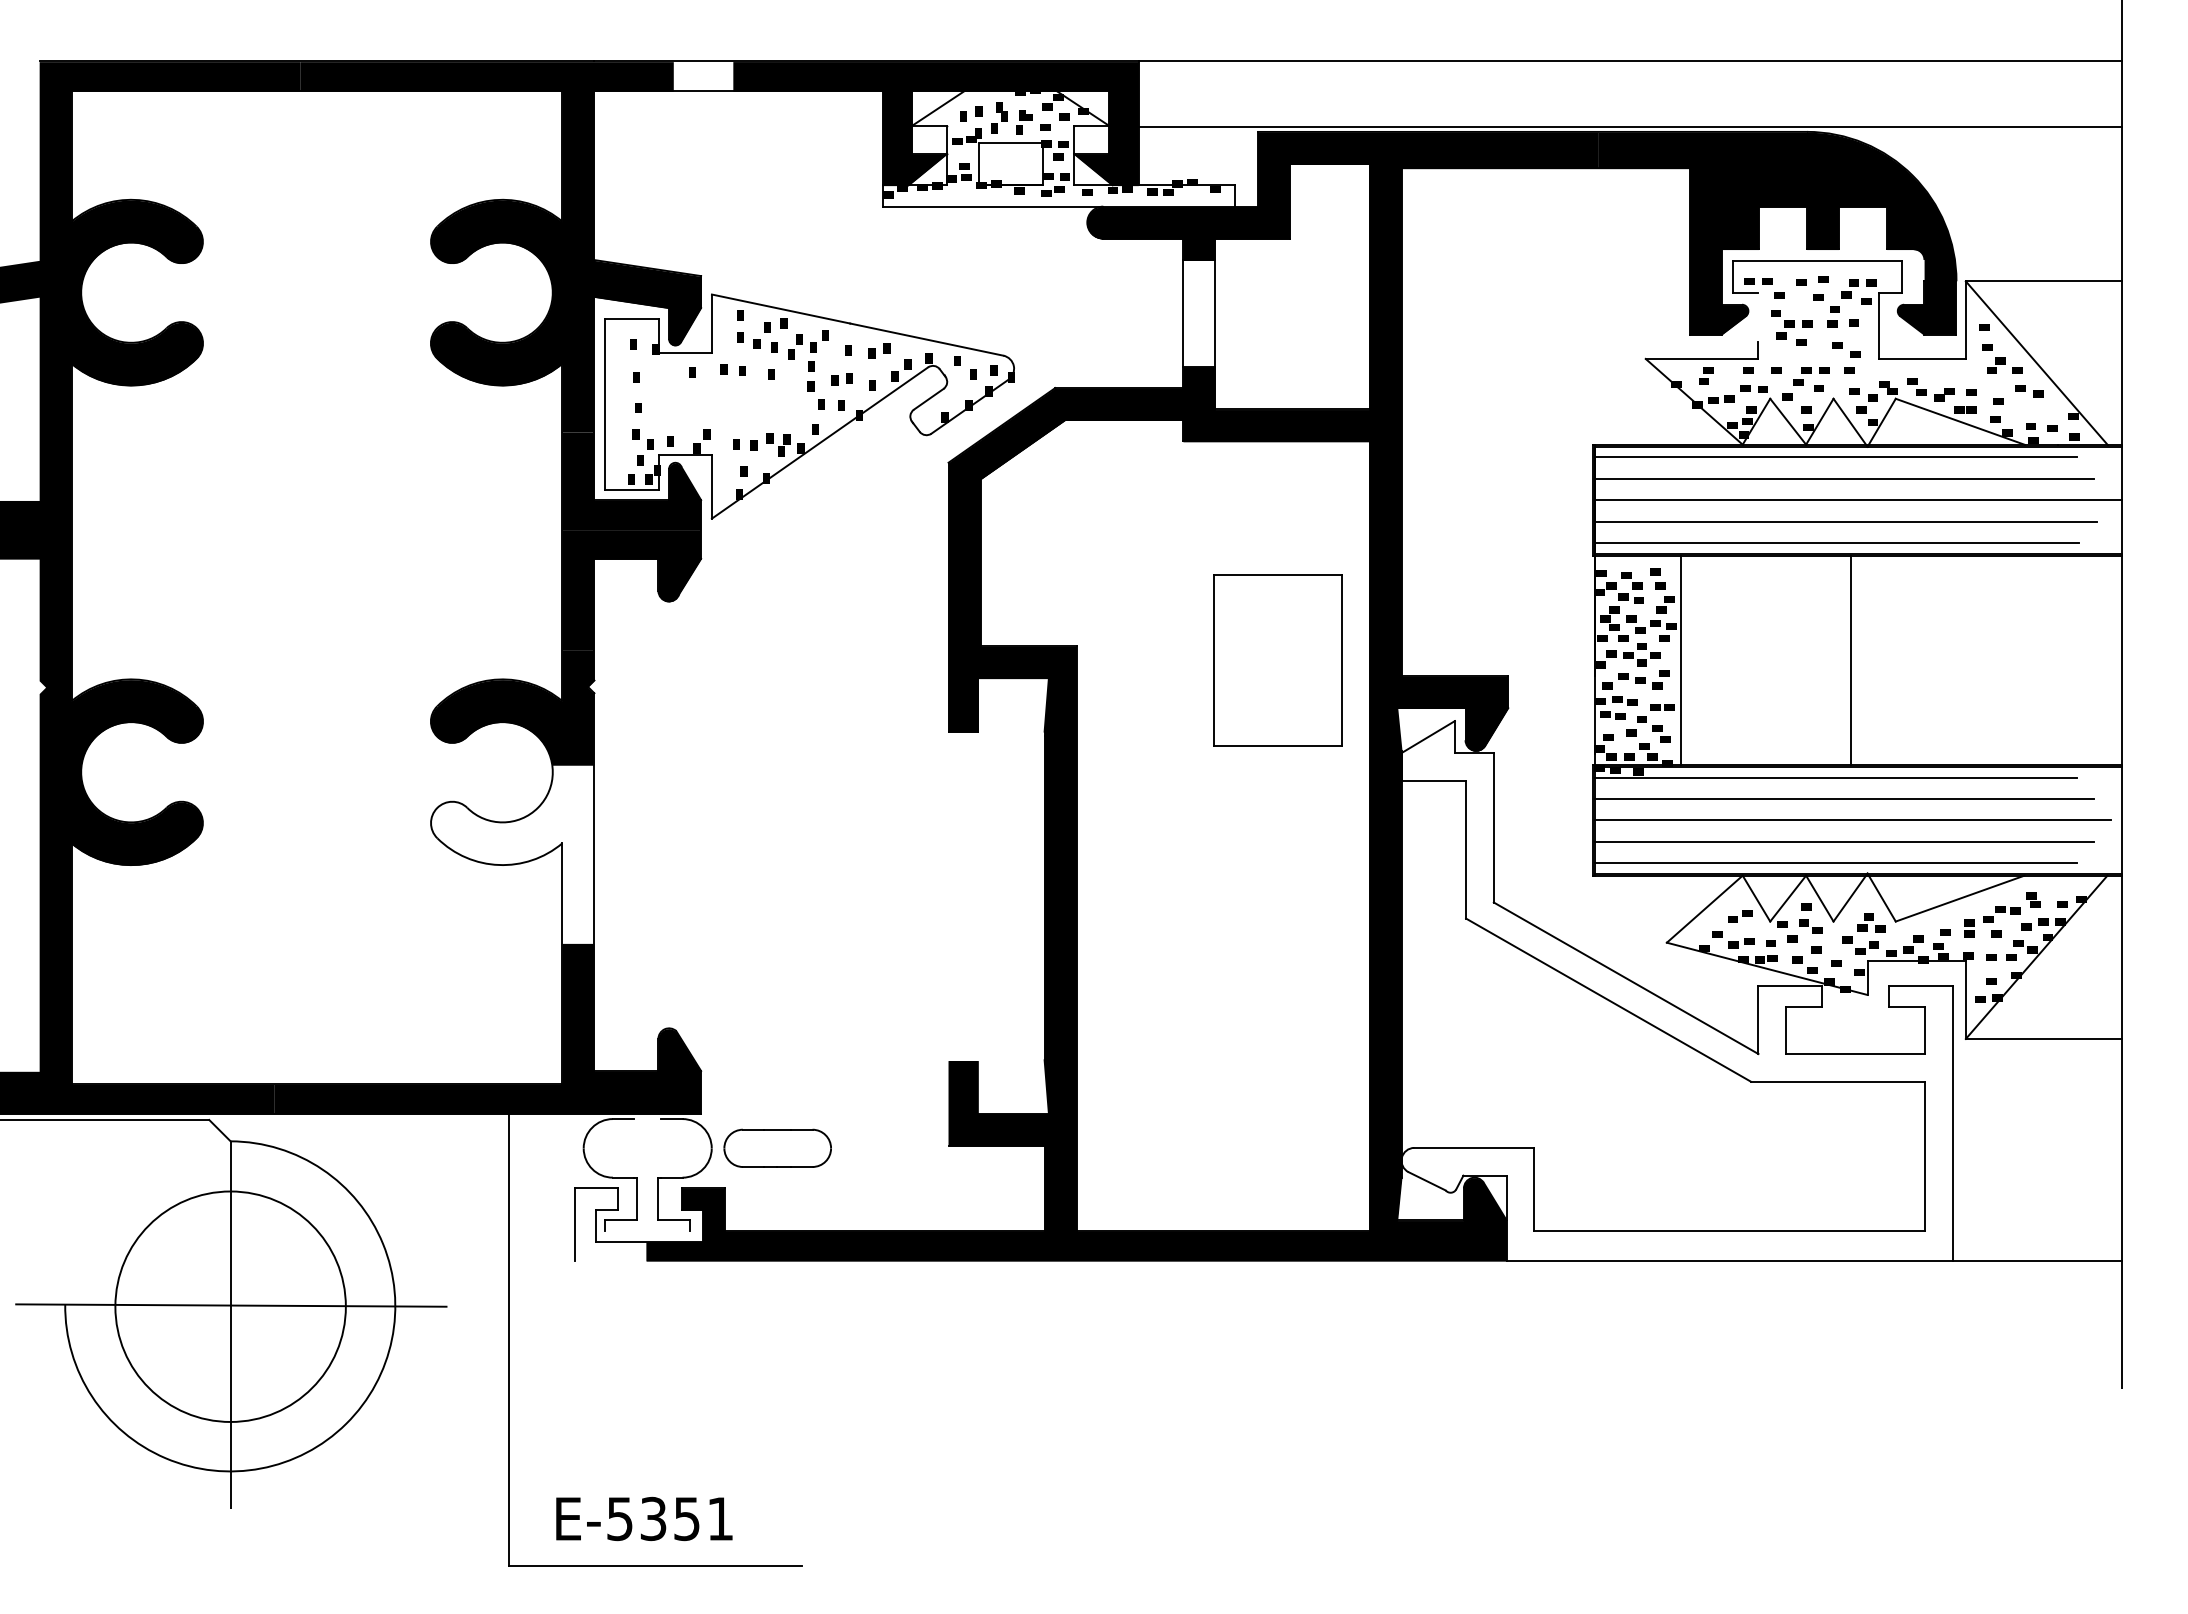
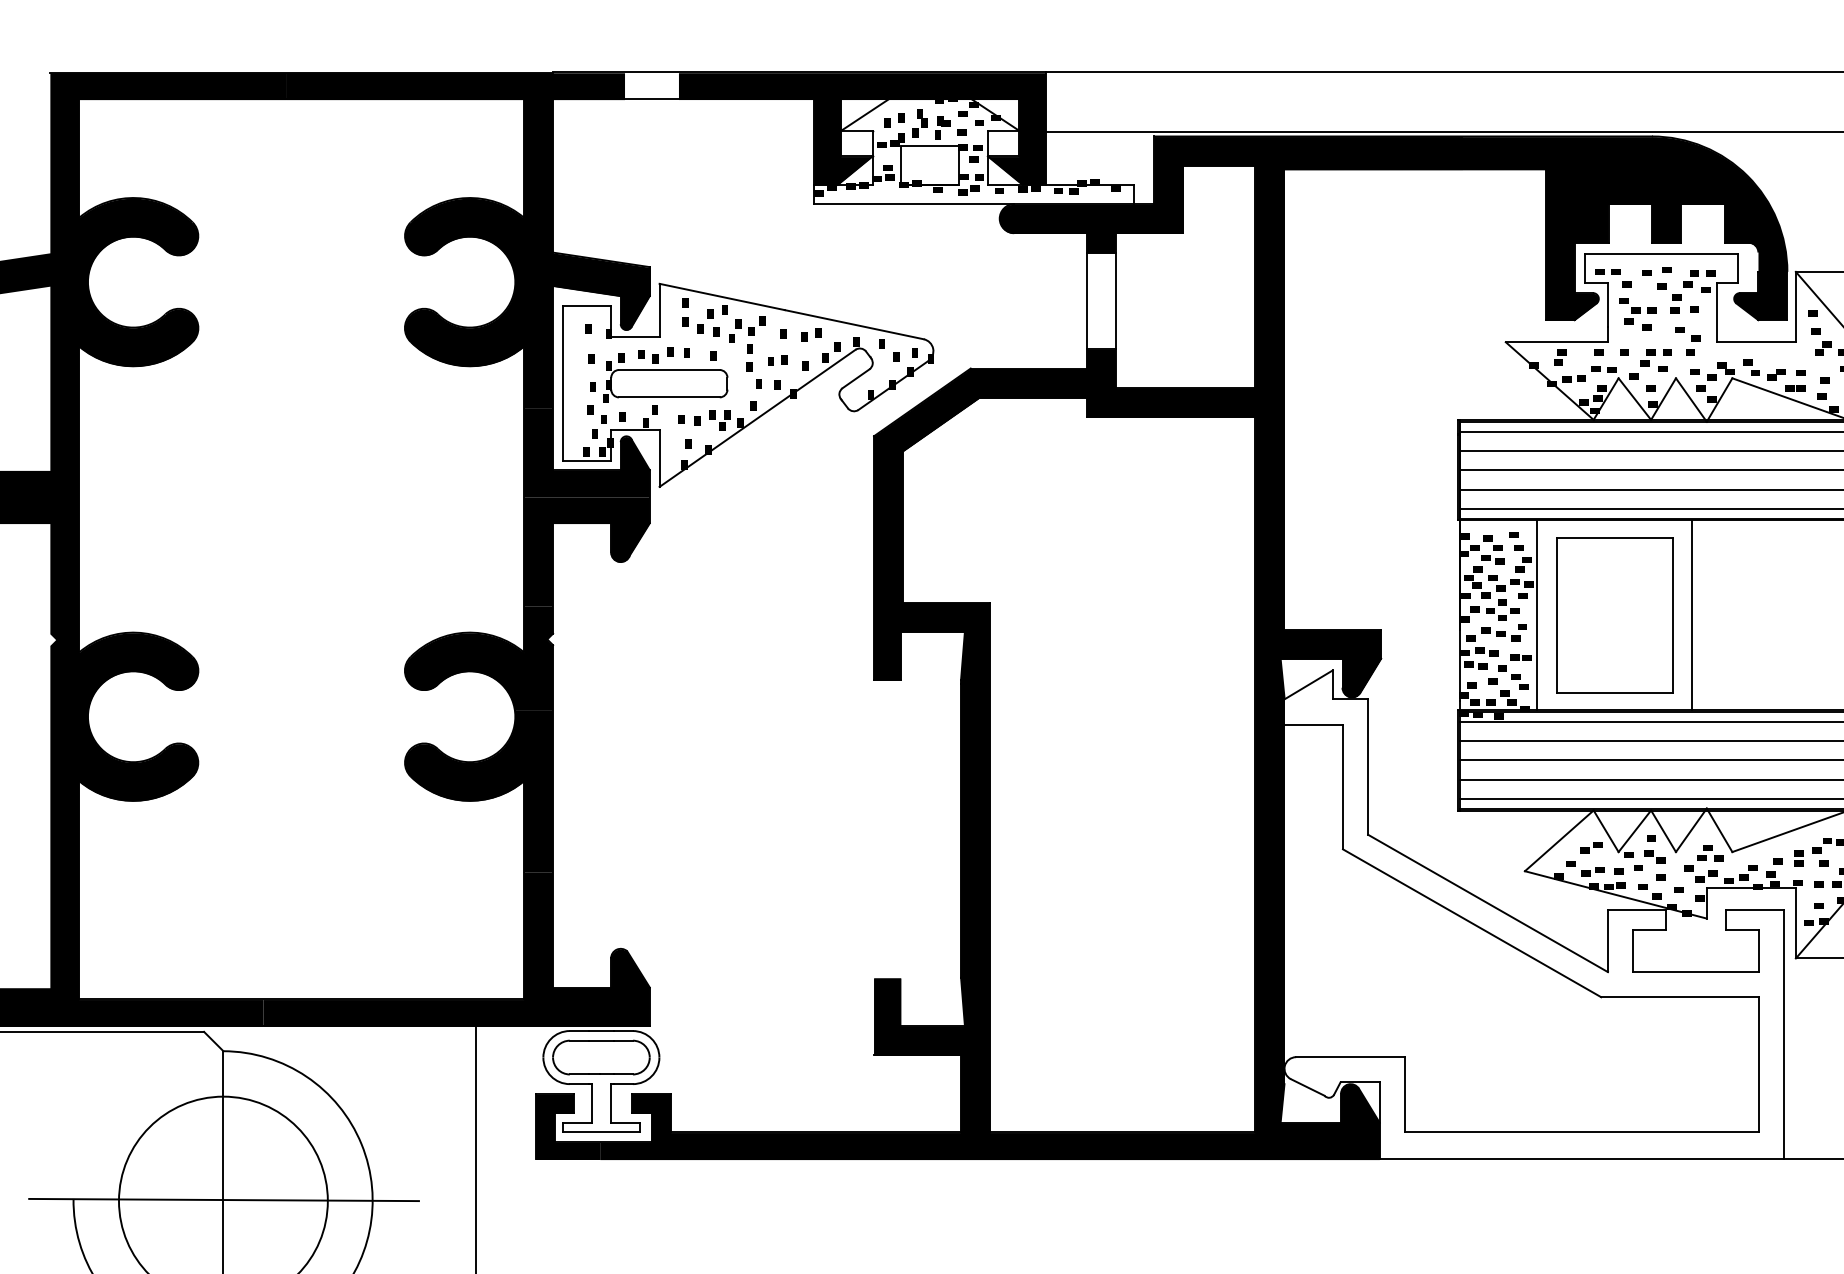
line: (1757, 317) -> (1607, 304), added
part: (718, 398) -> (665, 378), added
part: (1277, 660) -> (1614, 615), moved
fill: (512, 854) -> (478, 791), added
line: (647, 1119) -> (601, 1031), added
part: (777, 1147) -> (601, 1056), moved
fill: (610, 1225) -> (567, 1127), added
line: (647, 1231) -> (601, 1132), added

